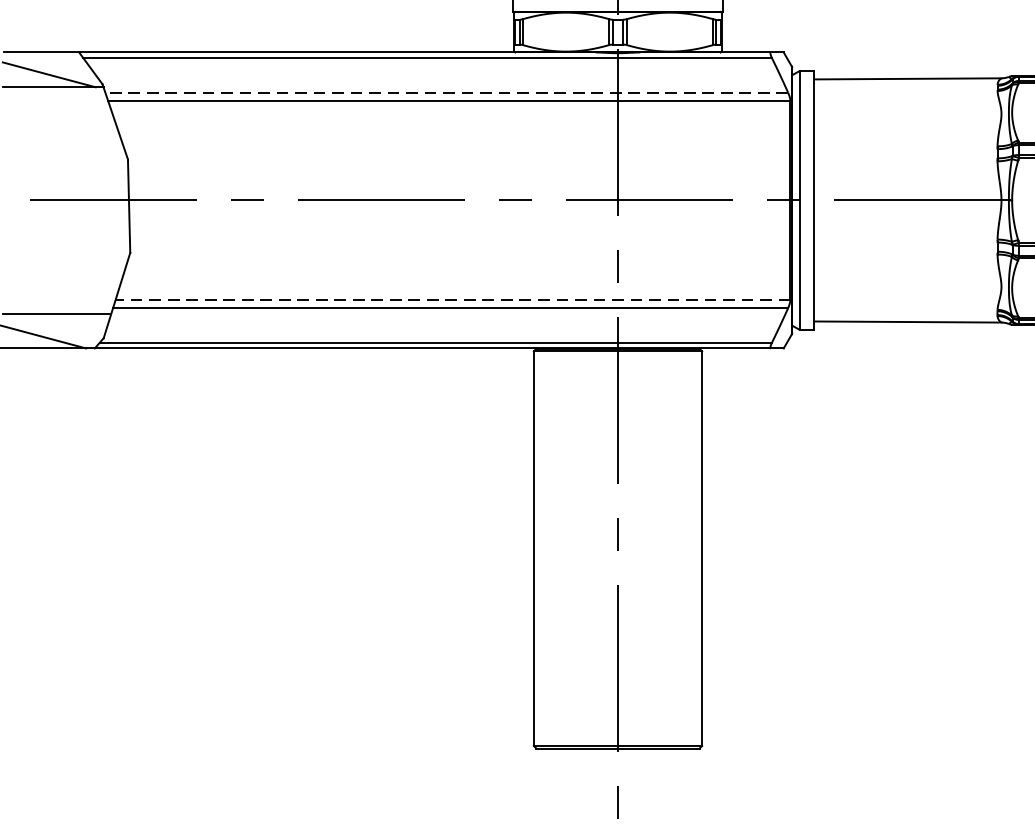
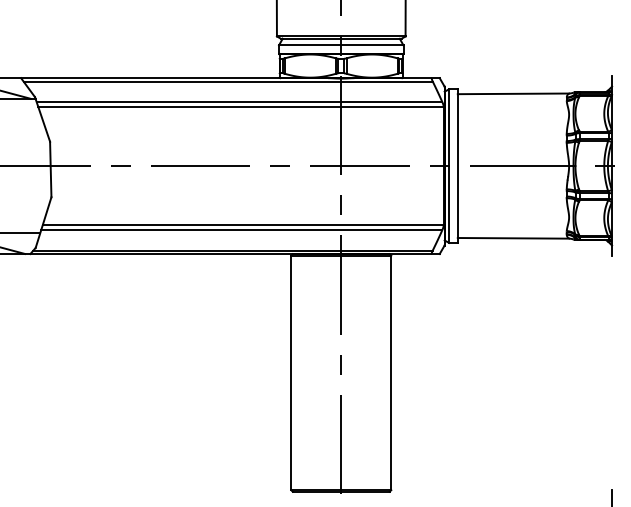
line: (446, 93) -> (239, 102), dashed -> solid
line: (451, 300) -> (242, 225), dashed -> solid

